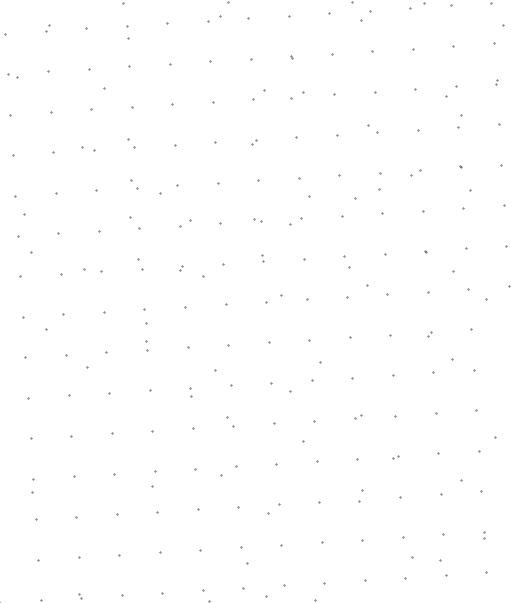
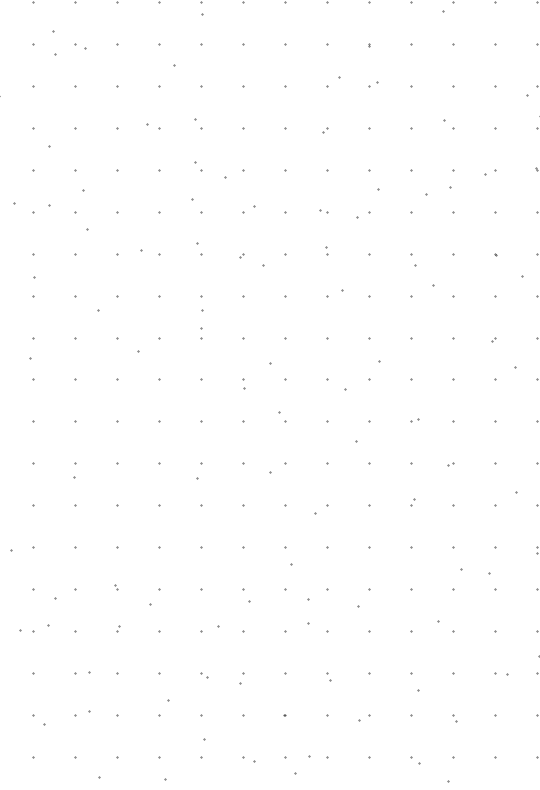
part: (298, 95) -> (373, 84), size x0.62
part: (361, 496) -> (412, 502), size x0.62

